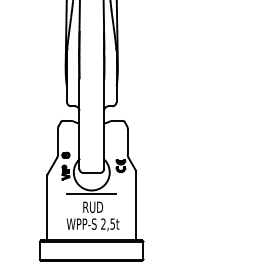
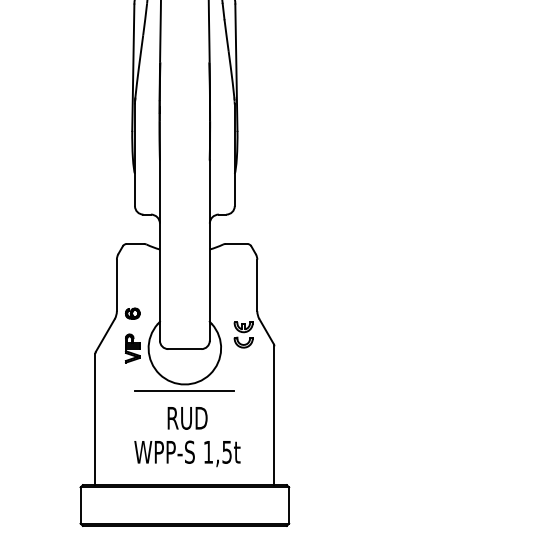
text: (103, 223) -> (208, 450), 2,5t -> 1,5t

